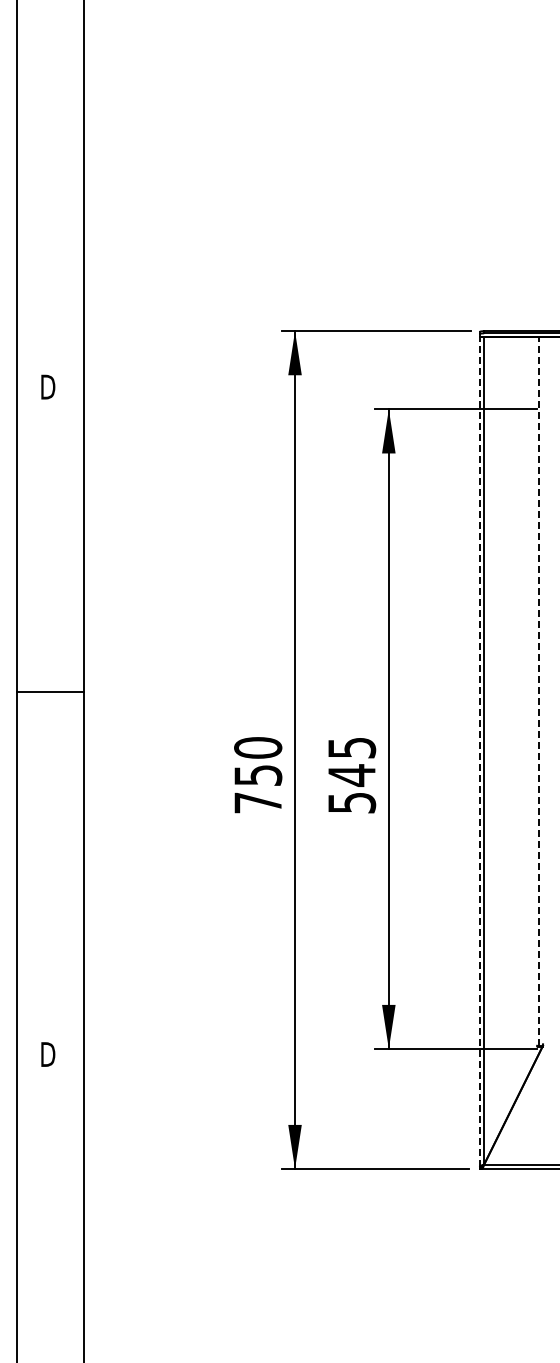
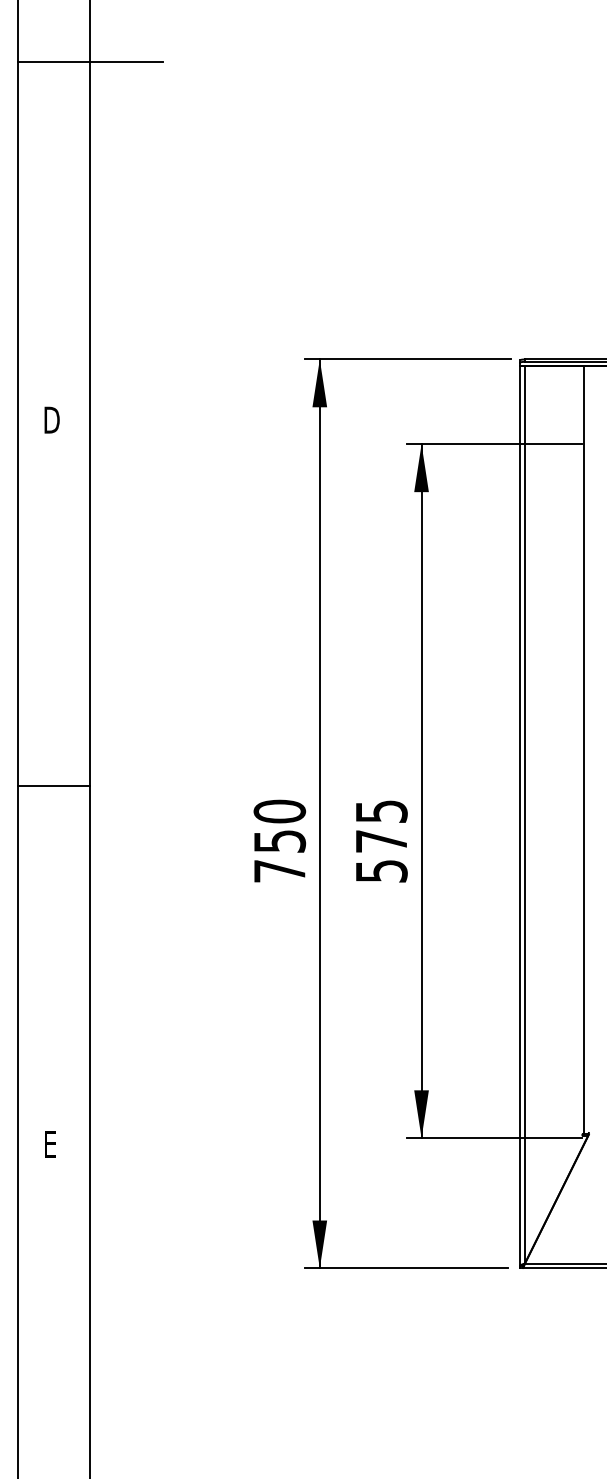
line: (83, 56) -> (90, 61), added
line: (538, 690) -> (583, 749), dashed -> solid
line: (49, 692) -> (53, 786), moved
line: (479, 751) -> (519, 815), dashed -> solid
text: (351, 775) -> (381, 841), 545 -> 575
text: (48, 1054) -> (52, 1144), D -> E

